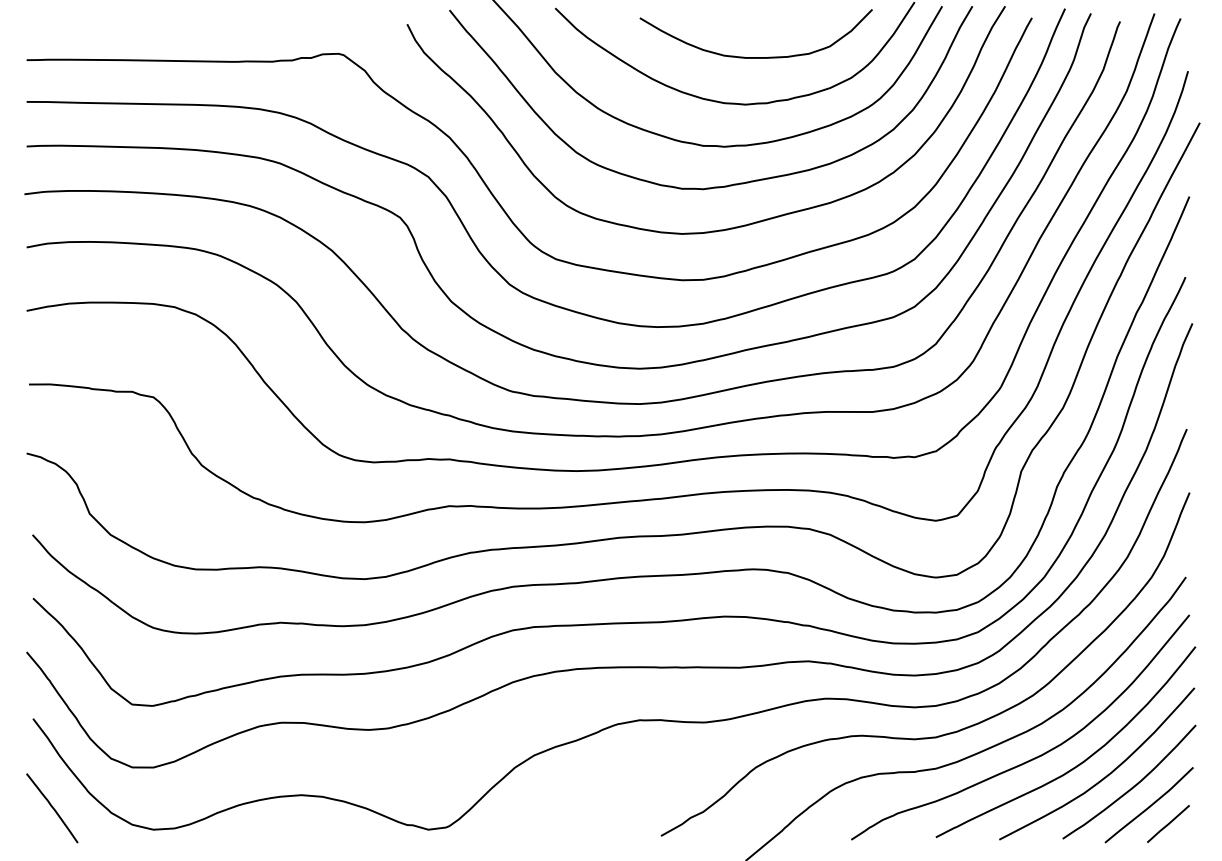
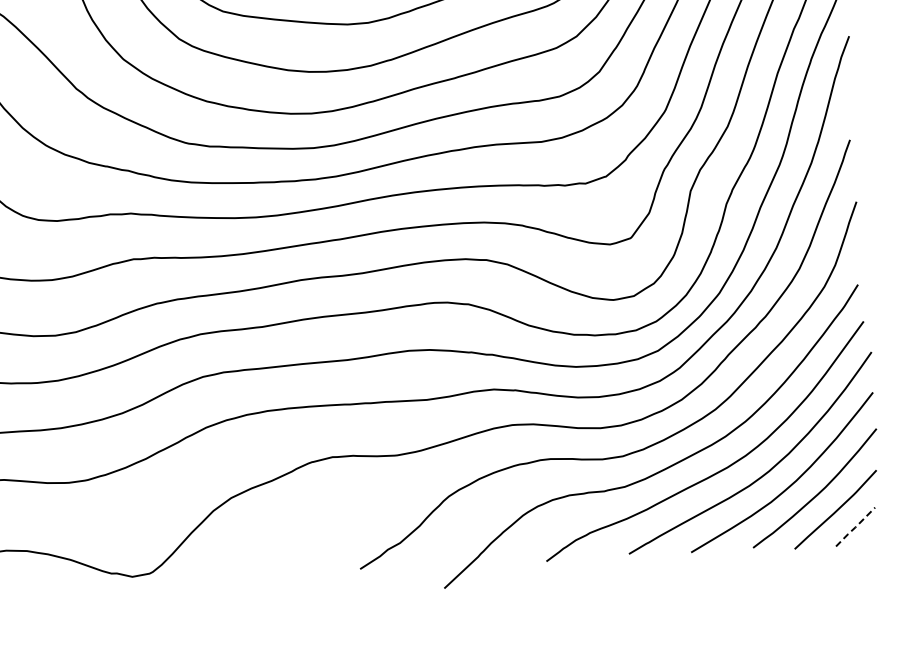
line: (1168, 824) -> (855, 527), solid -> dashed

